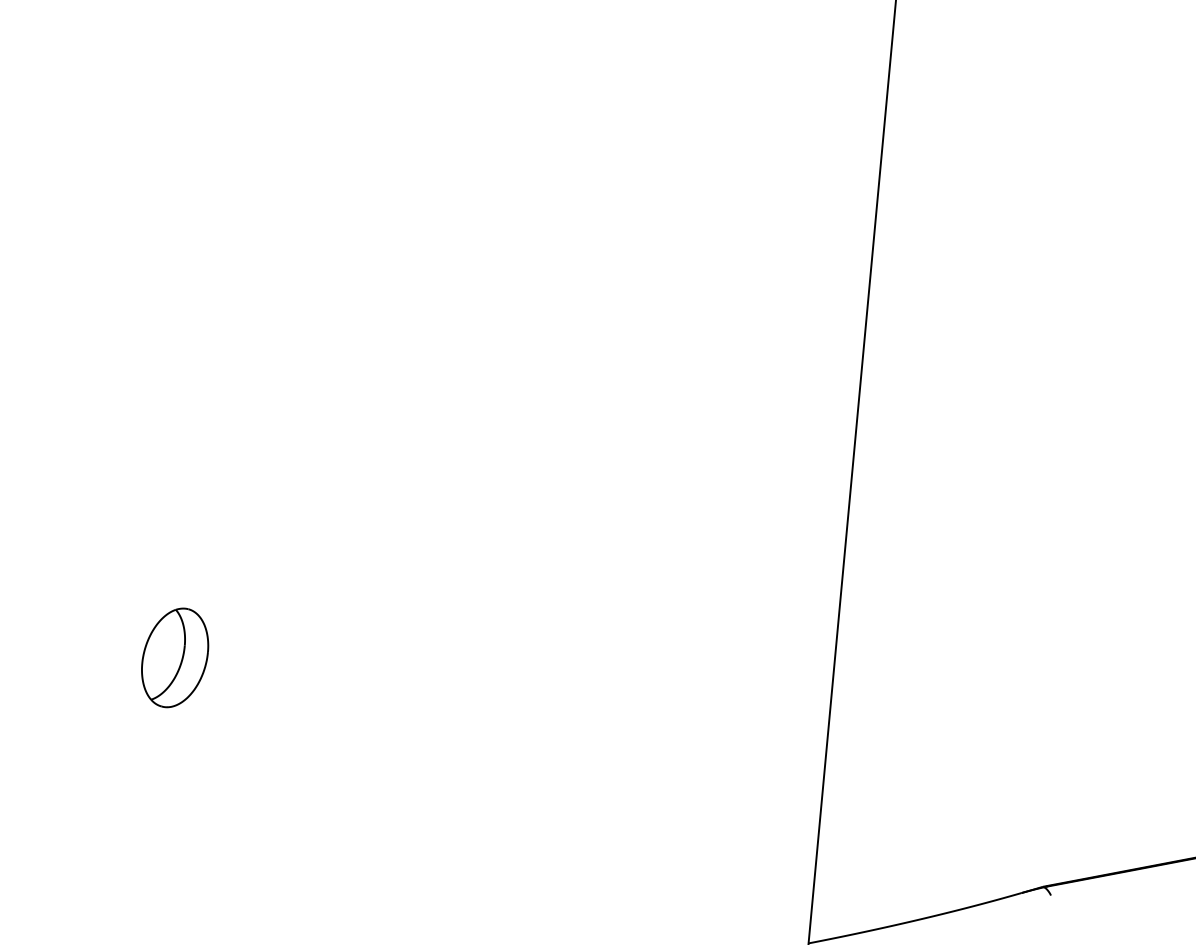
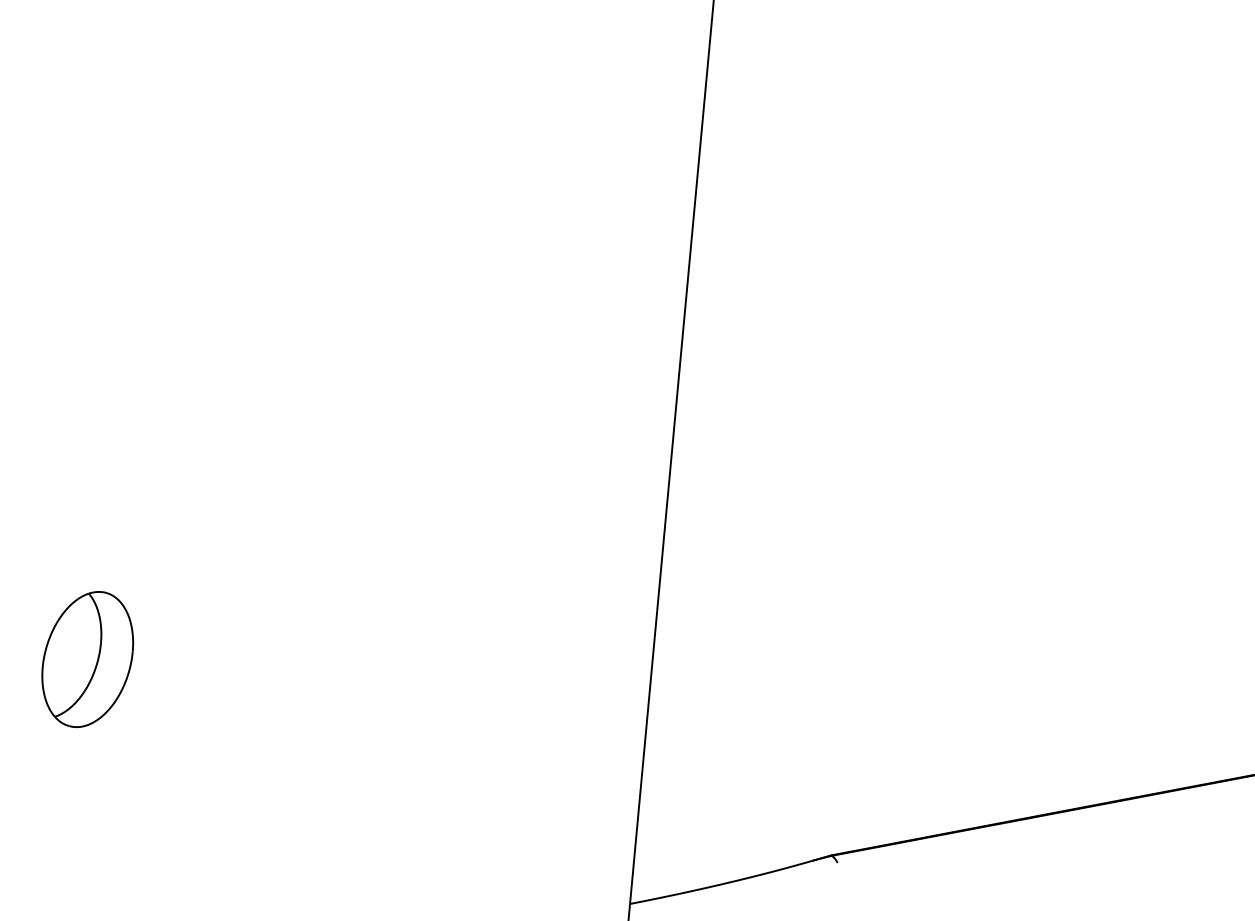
part: (174, 657) -> (87, 659), size x1.6

